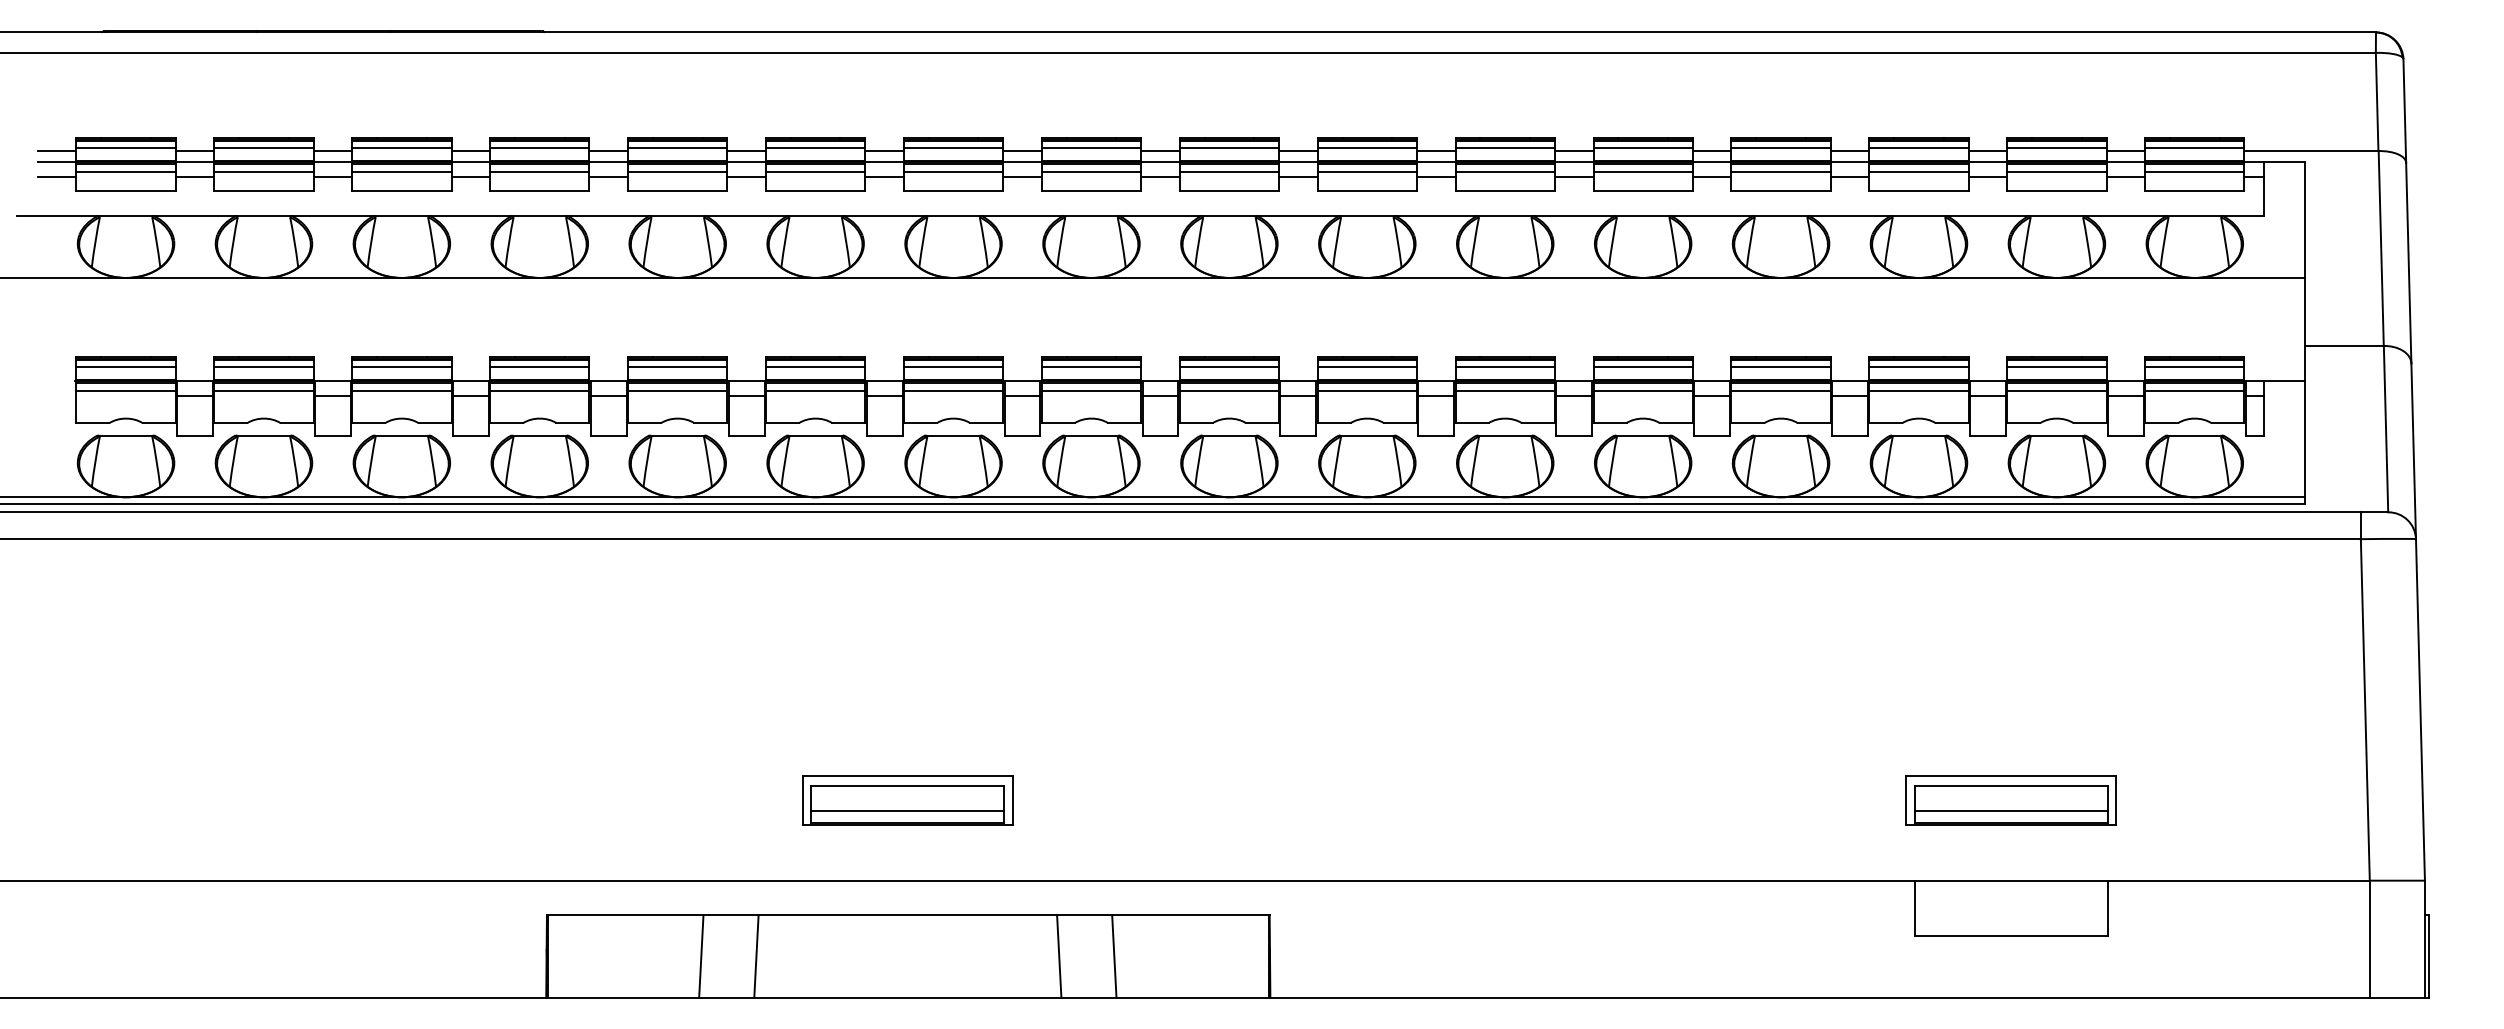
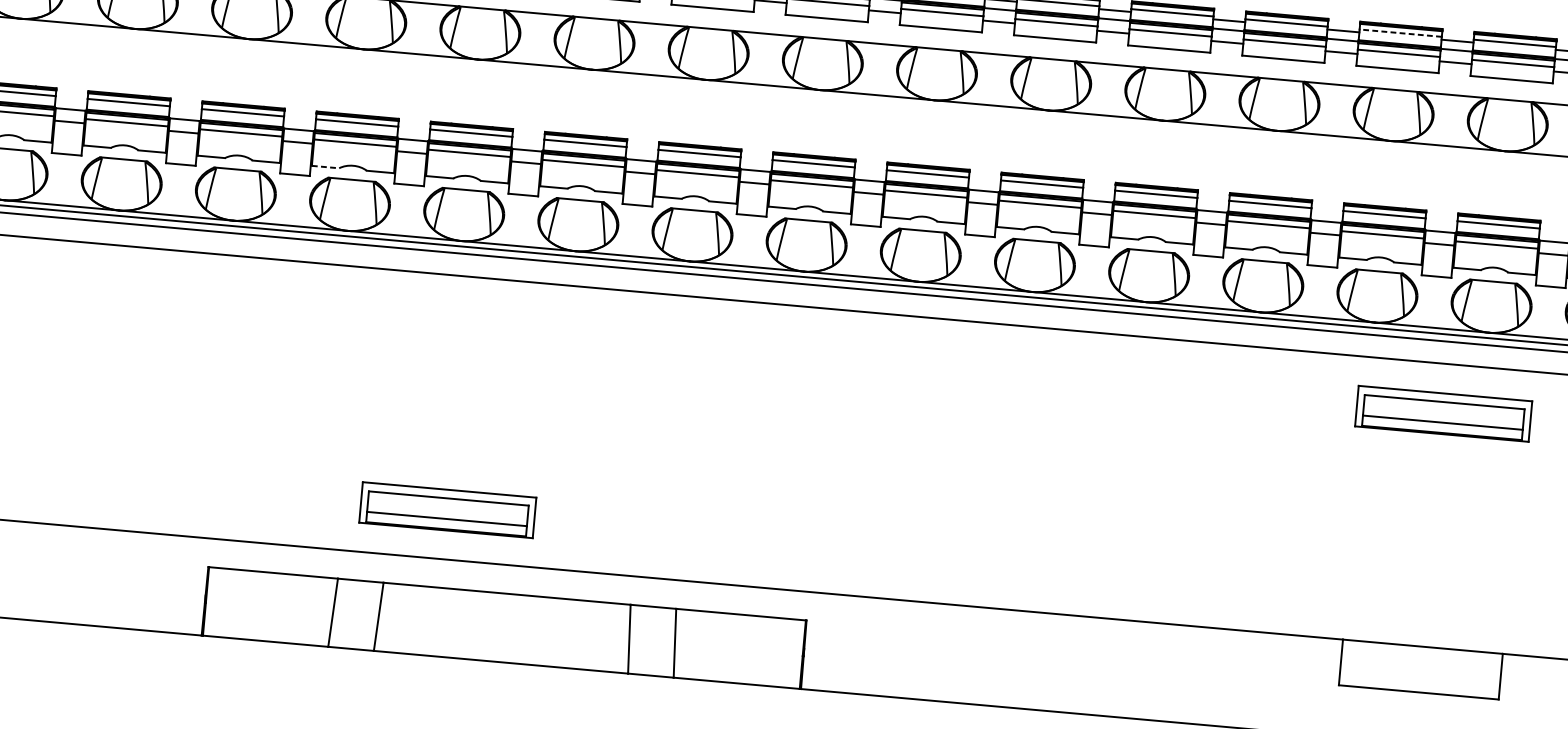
line: (1918, 147) -> (1400, 33), solid -> dashed
line: (645, 423) -> (326, 167), solid -> dashed
part: (907, 800) -> (447, 510), moved
part: (2010, 800) -> (1443, 413), moved

